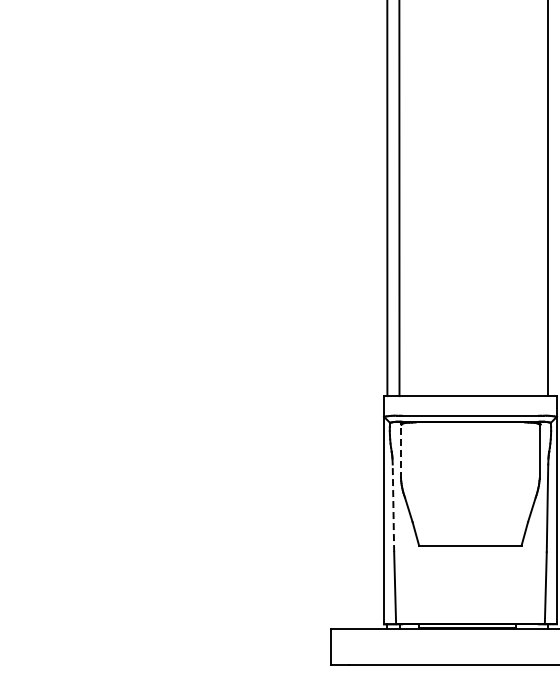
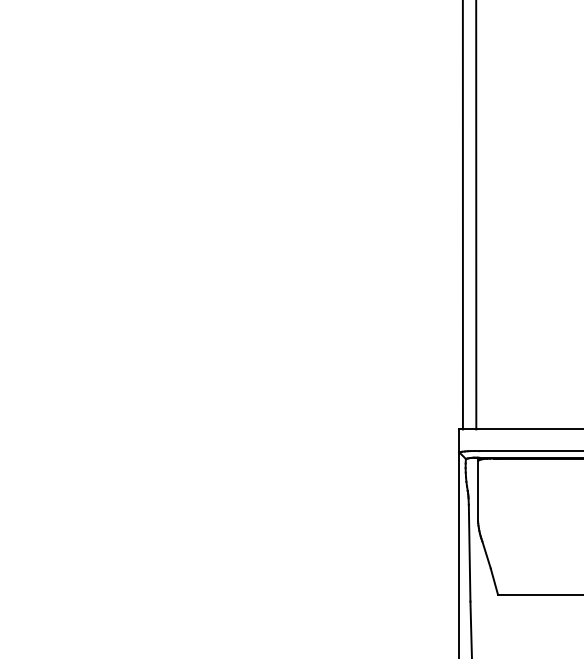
line: (401, 450) -> (478, 489), dashed -> solid
line: (393, 508) -> (469, 553), dashed -> solid

